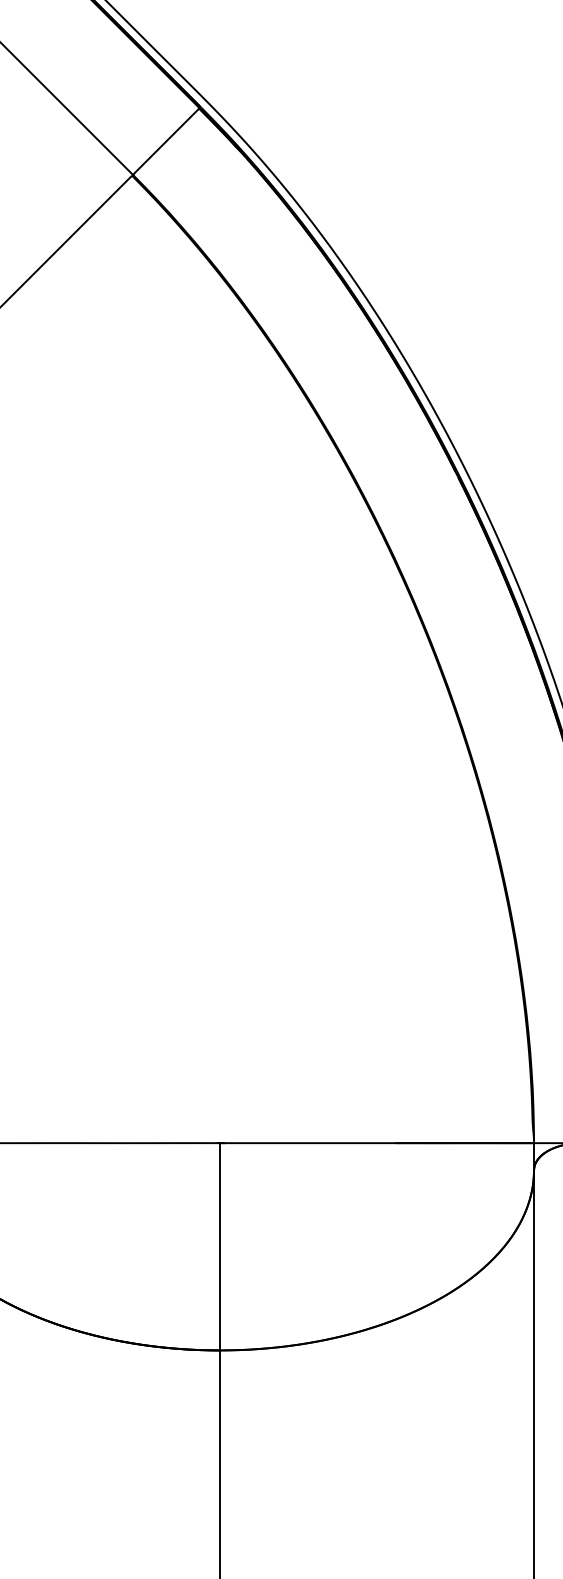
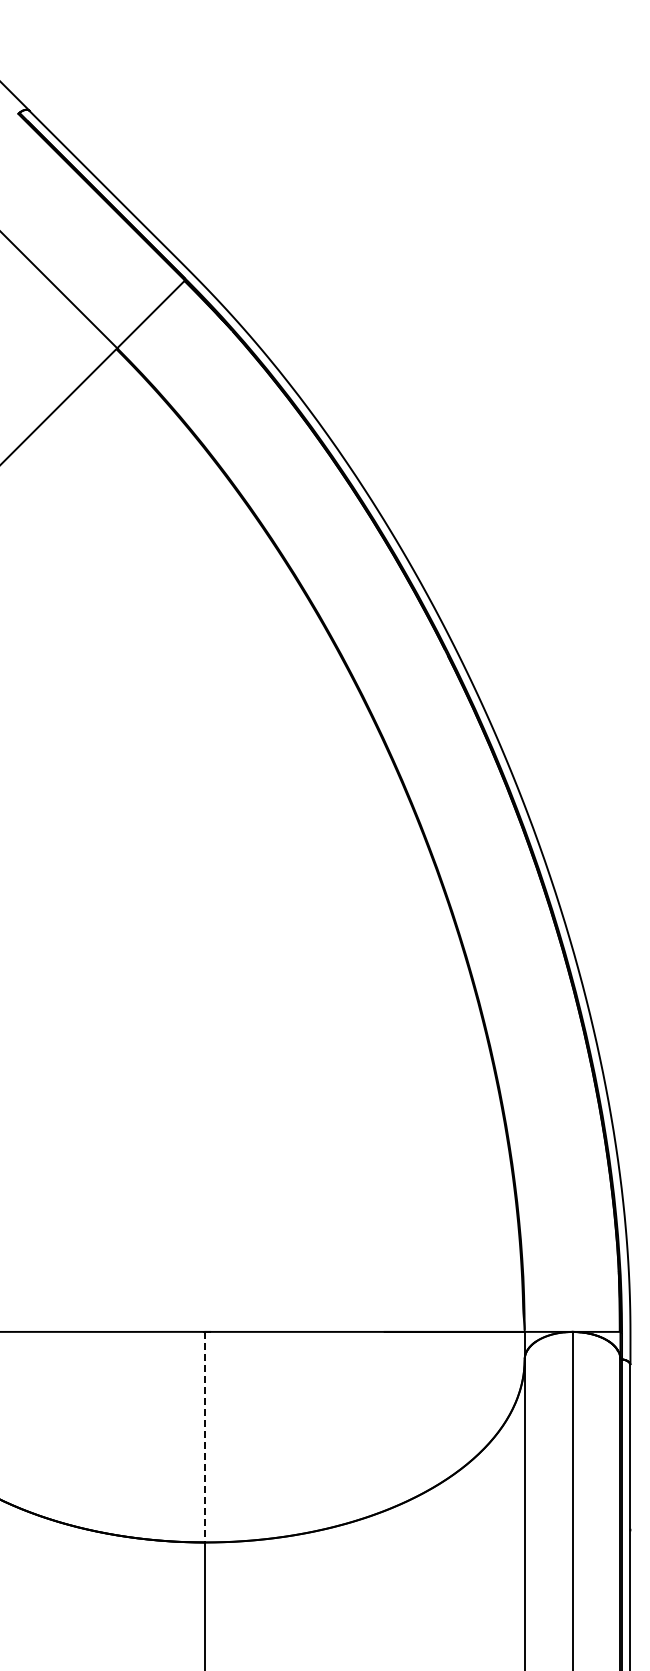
line: (219, 1247) -> (205, 1437), solid -> dashed

